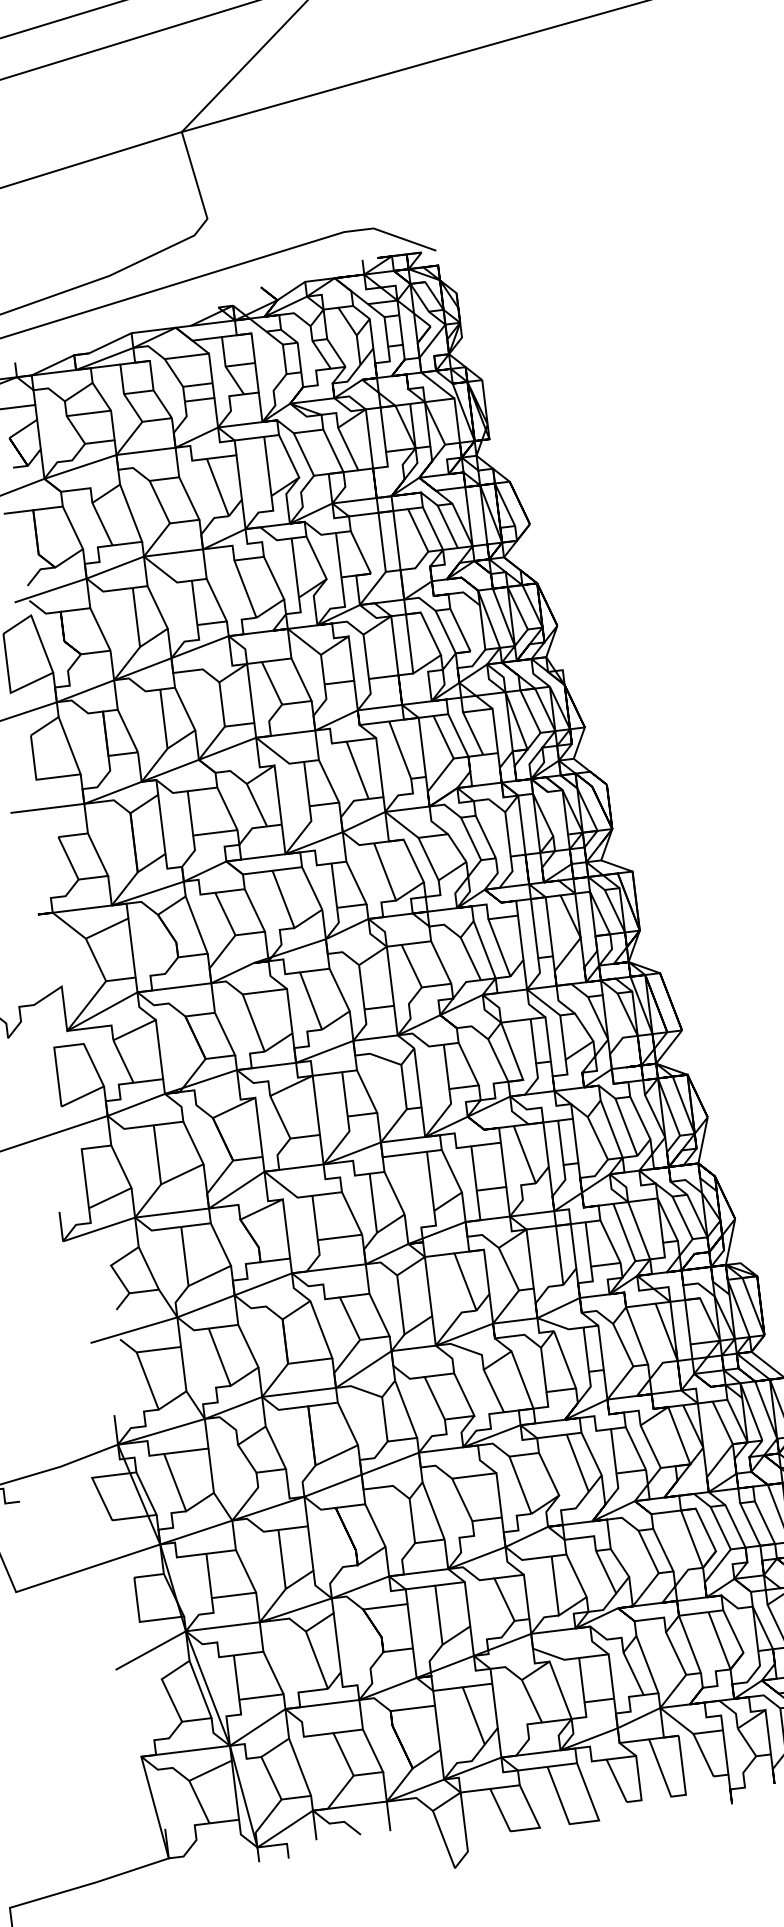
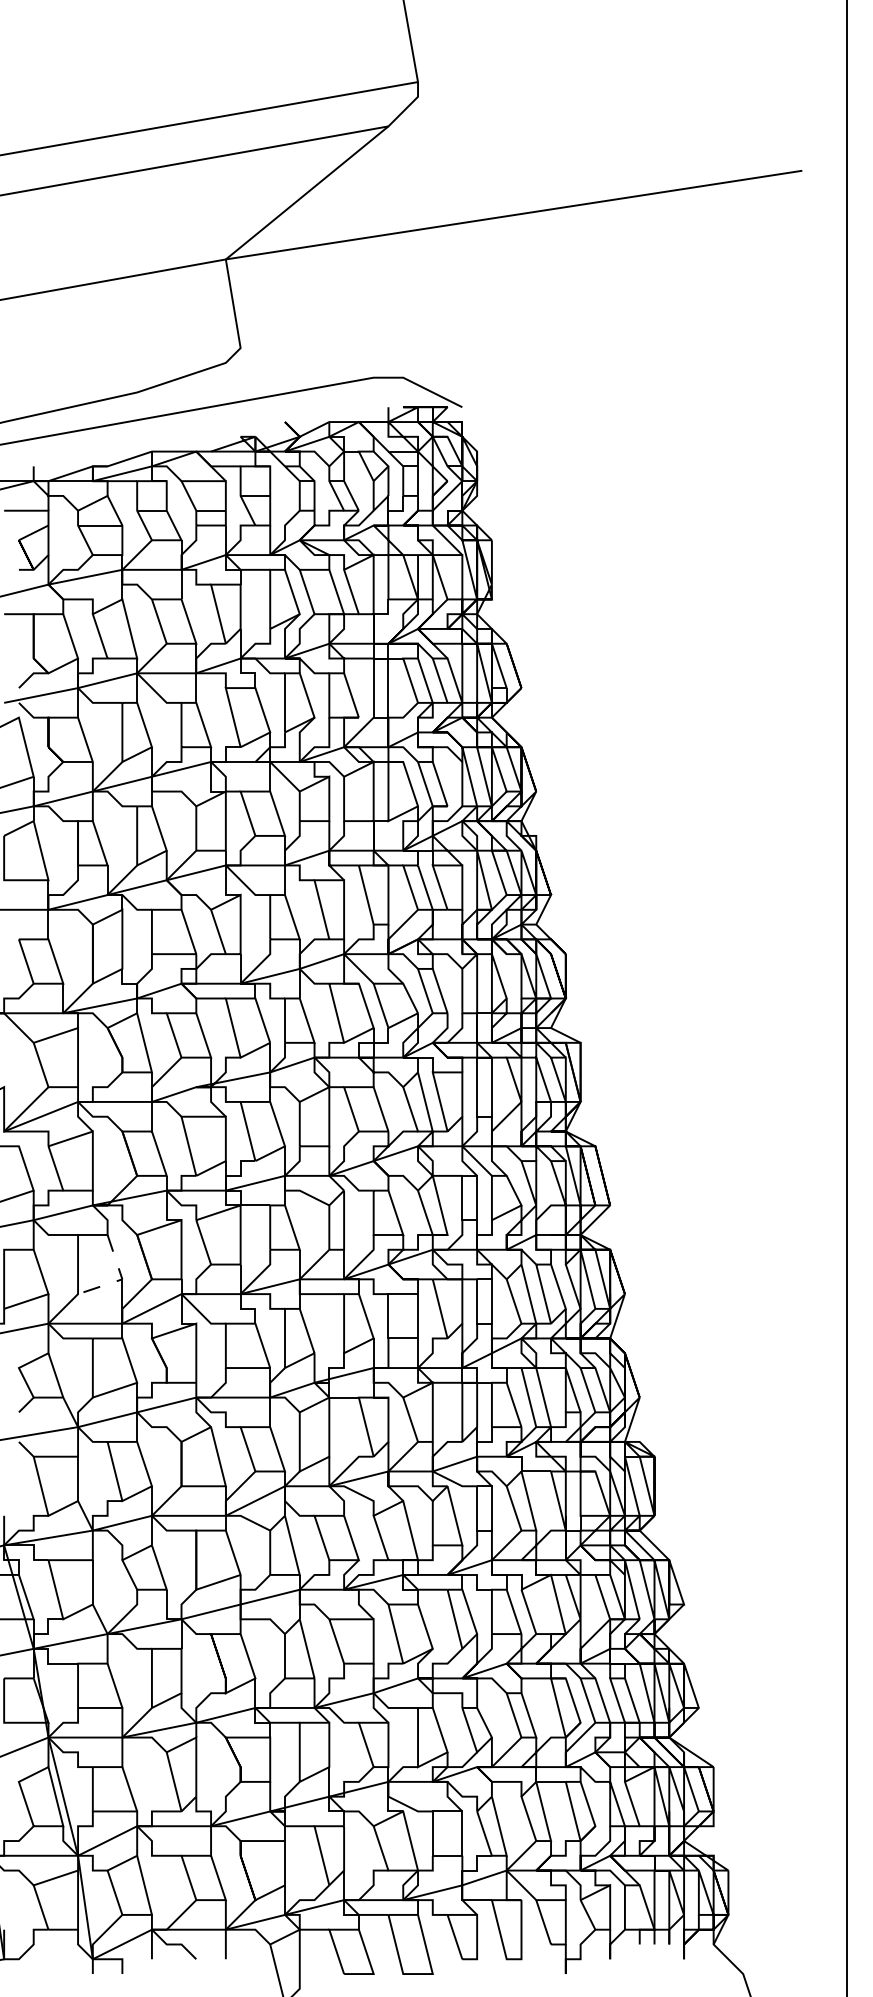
line: (203, 1164) -> (122, 1279), solid -> dashed

